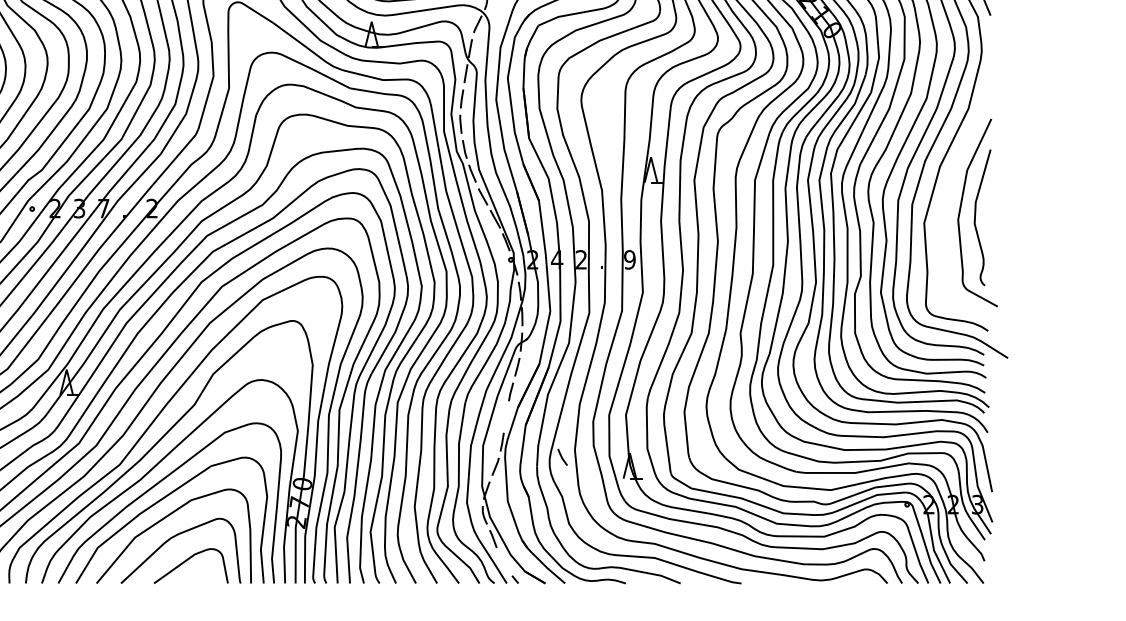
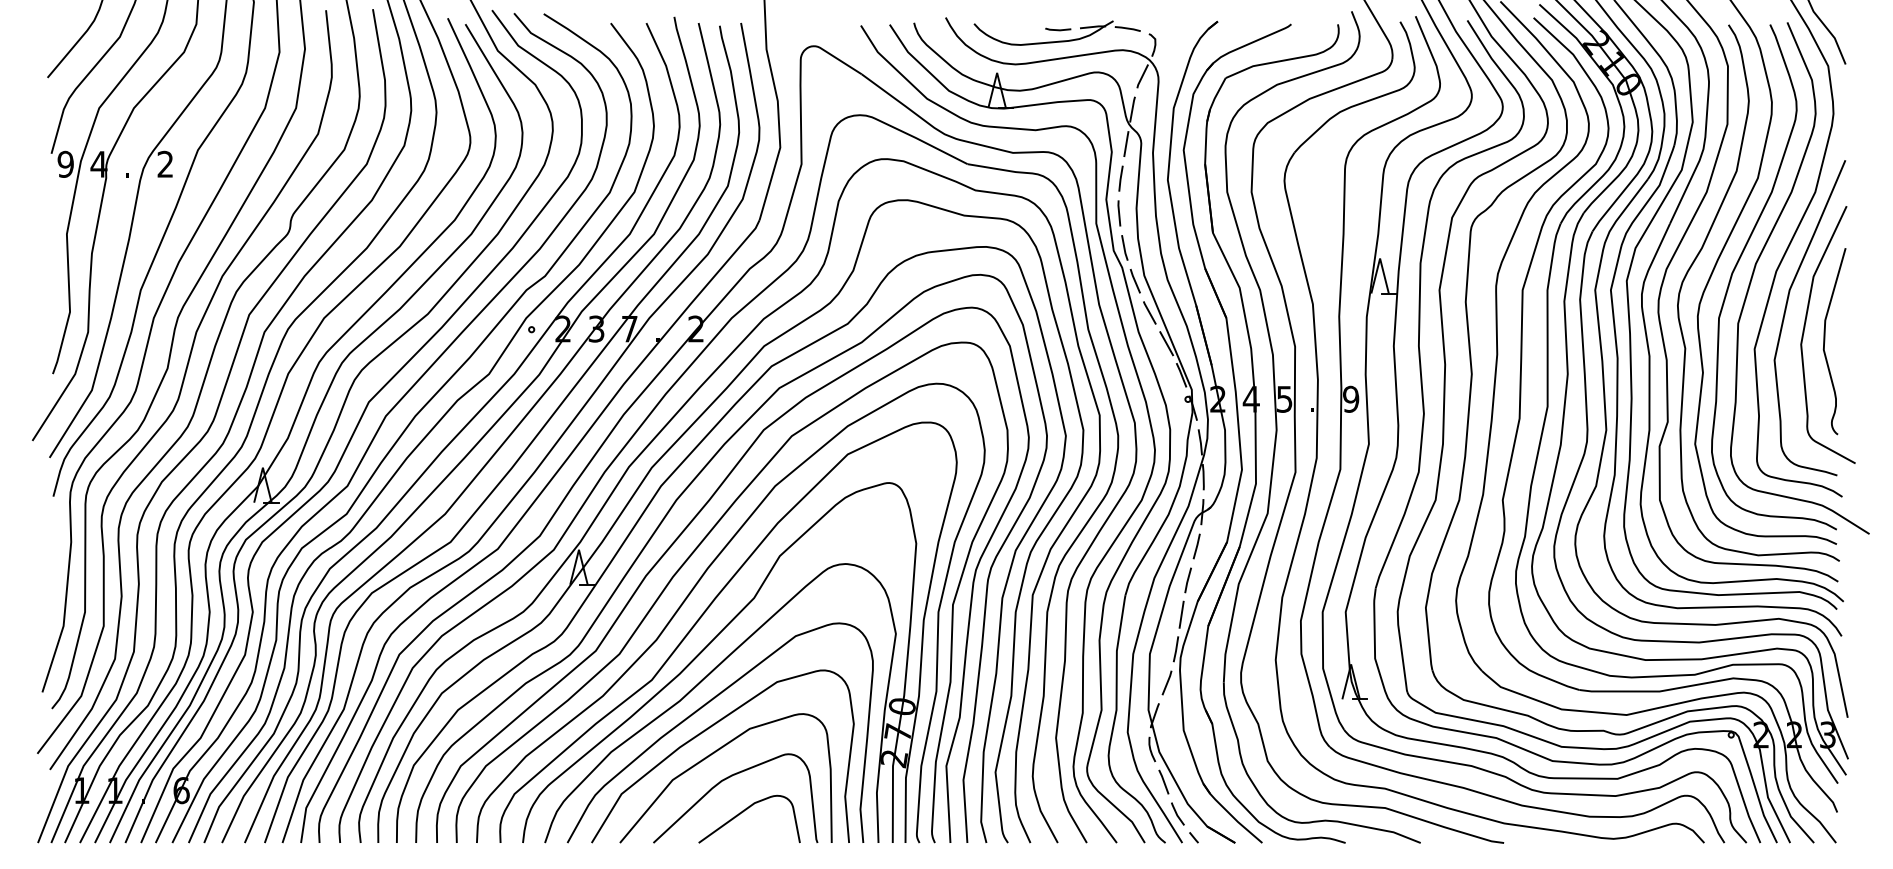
curve: (946, 198) -> (1785, 315), added
text: (581, 259) -> (1284, 398), 2 -> 5
line: (506, 416) -> (1181, 614), added
line: (562, 456) -> (1177, 813), moved

